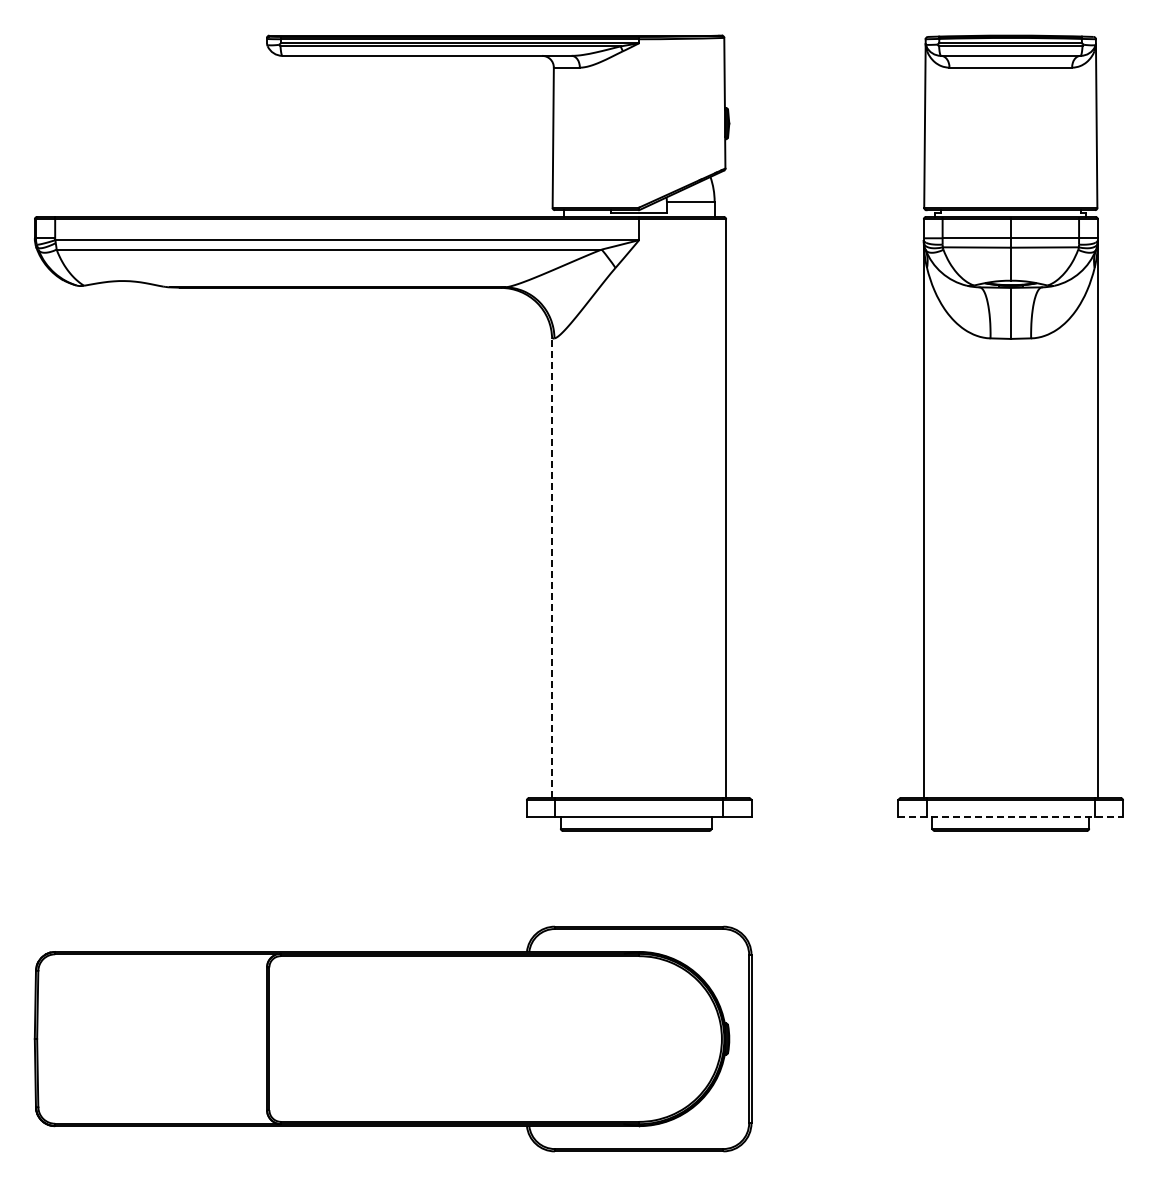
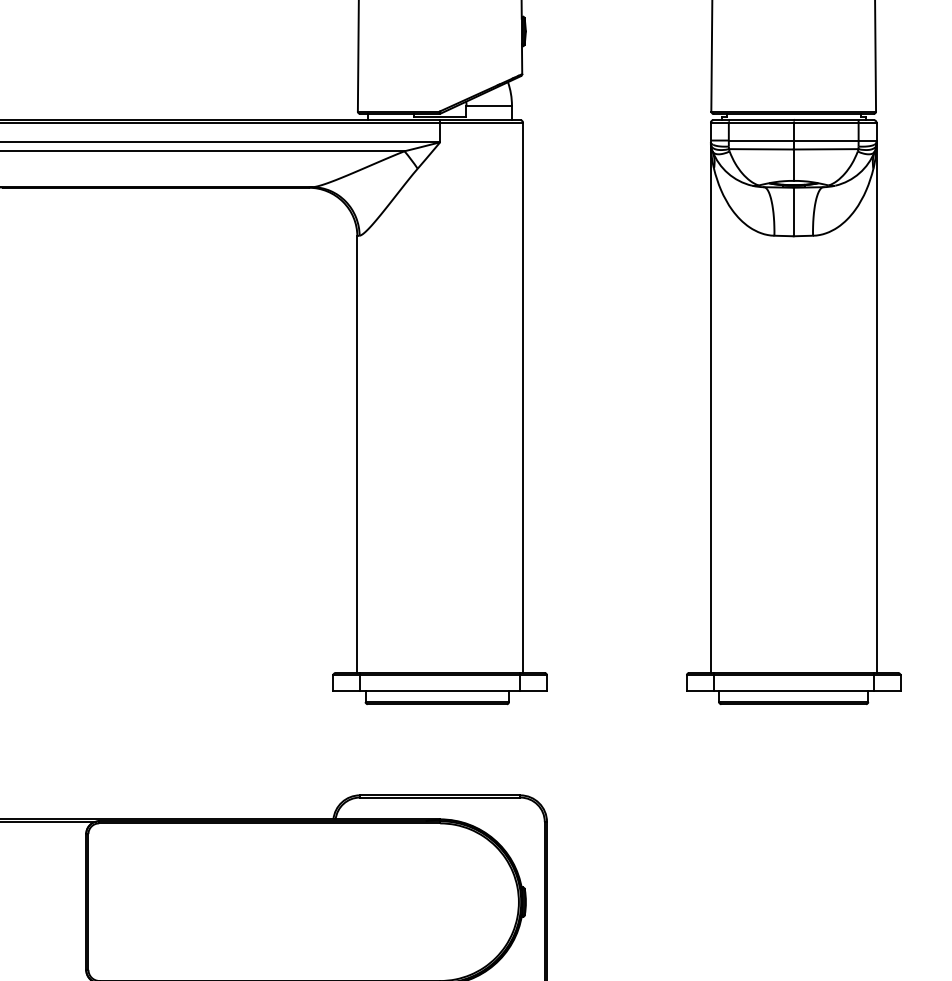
line: (552, 568) -> (357, 454), dashed -> solid
line: (1011, 816) -> (794, 690), dashed -> solid

